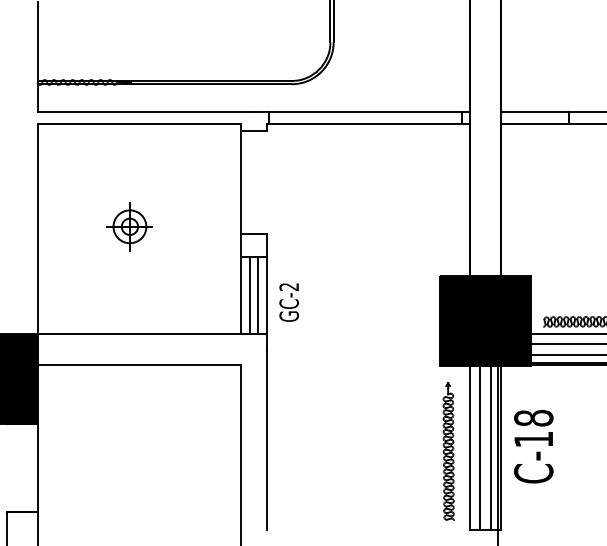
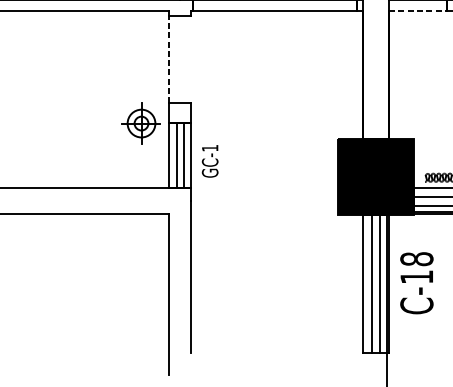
line: (535, 124) -> (418, 10), solid -> dashed
line: (240, 181) -> (169, 59), solid -> dashed
part: (129, 226) -> (141, 123), moved
text: (288, 287) -> (209, 148), GC-2 -> GC-1
part: (448, 451) -> (344, 287), removed

